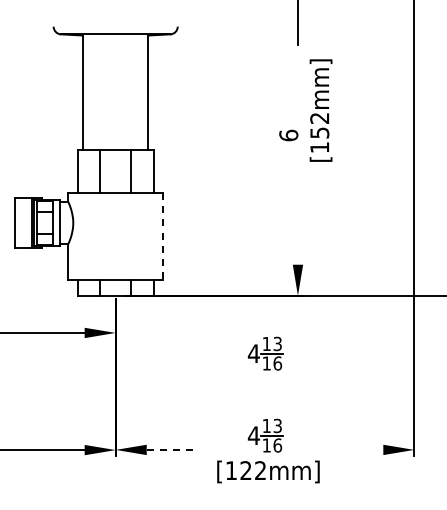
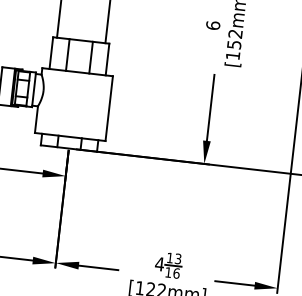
text: (288, 135) -> (212, 25), moved
line: (297, 219) -> (210, 107), added
line: (163, 236) -> (109, 108), dashed -> solid
part: (265, 353) -> (175, 204), removed
line: (173, 449) -> (98, 267), dashed -> solid
line: (356, 449) -> (234, 283), added

